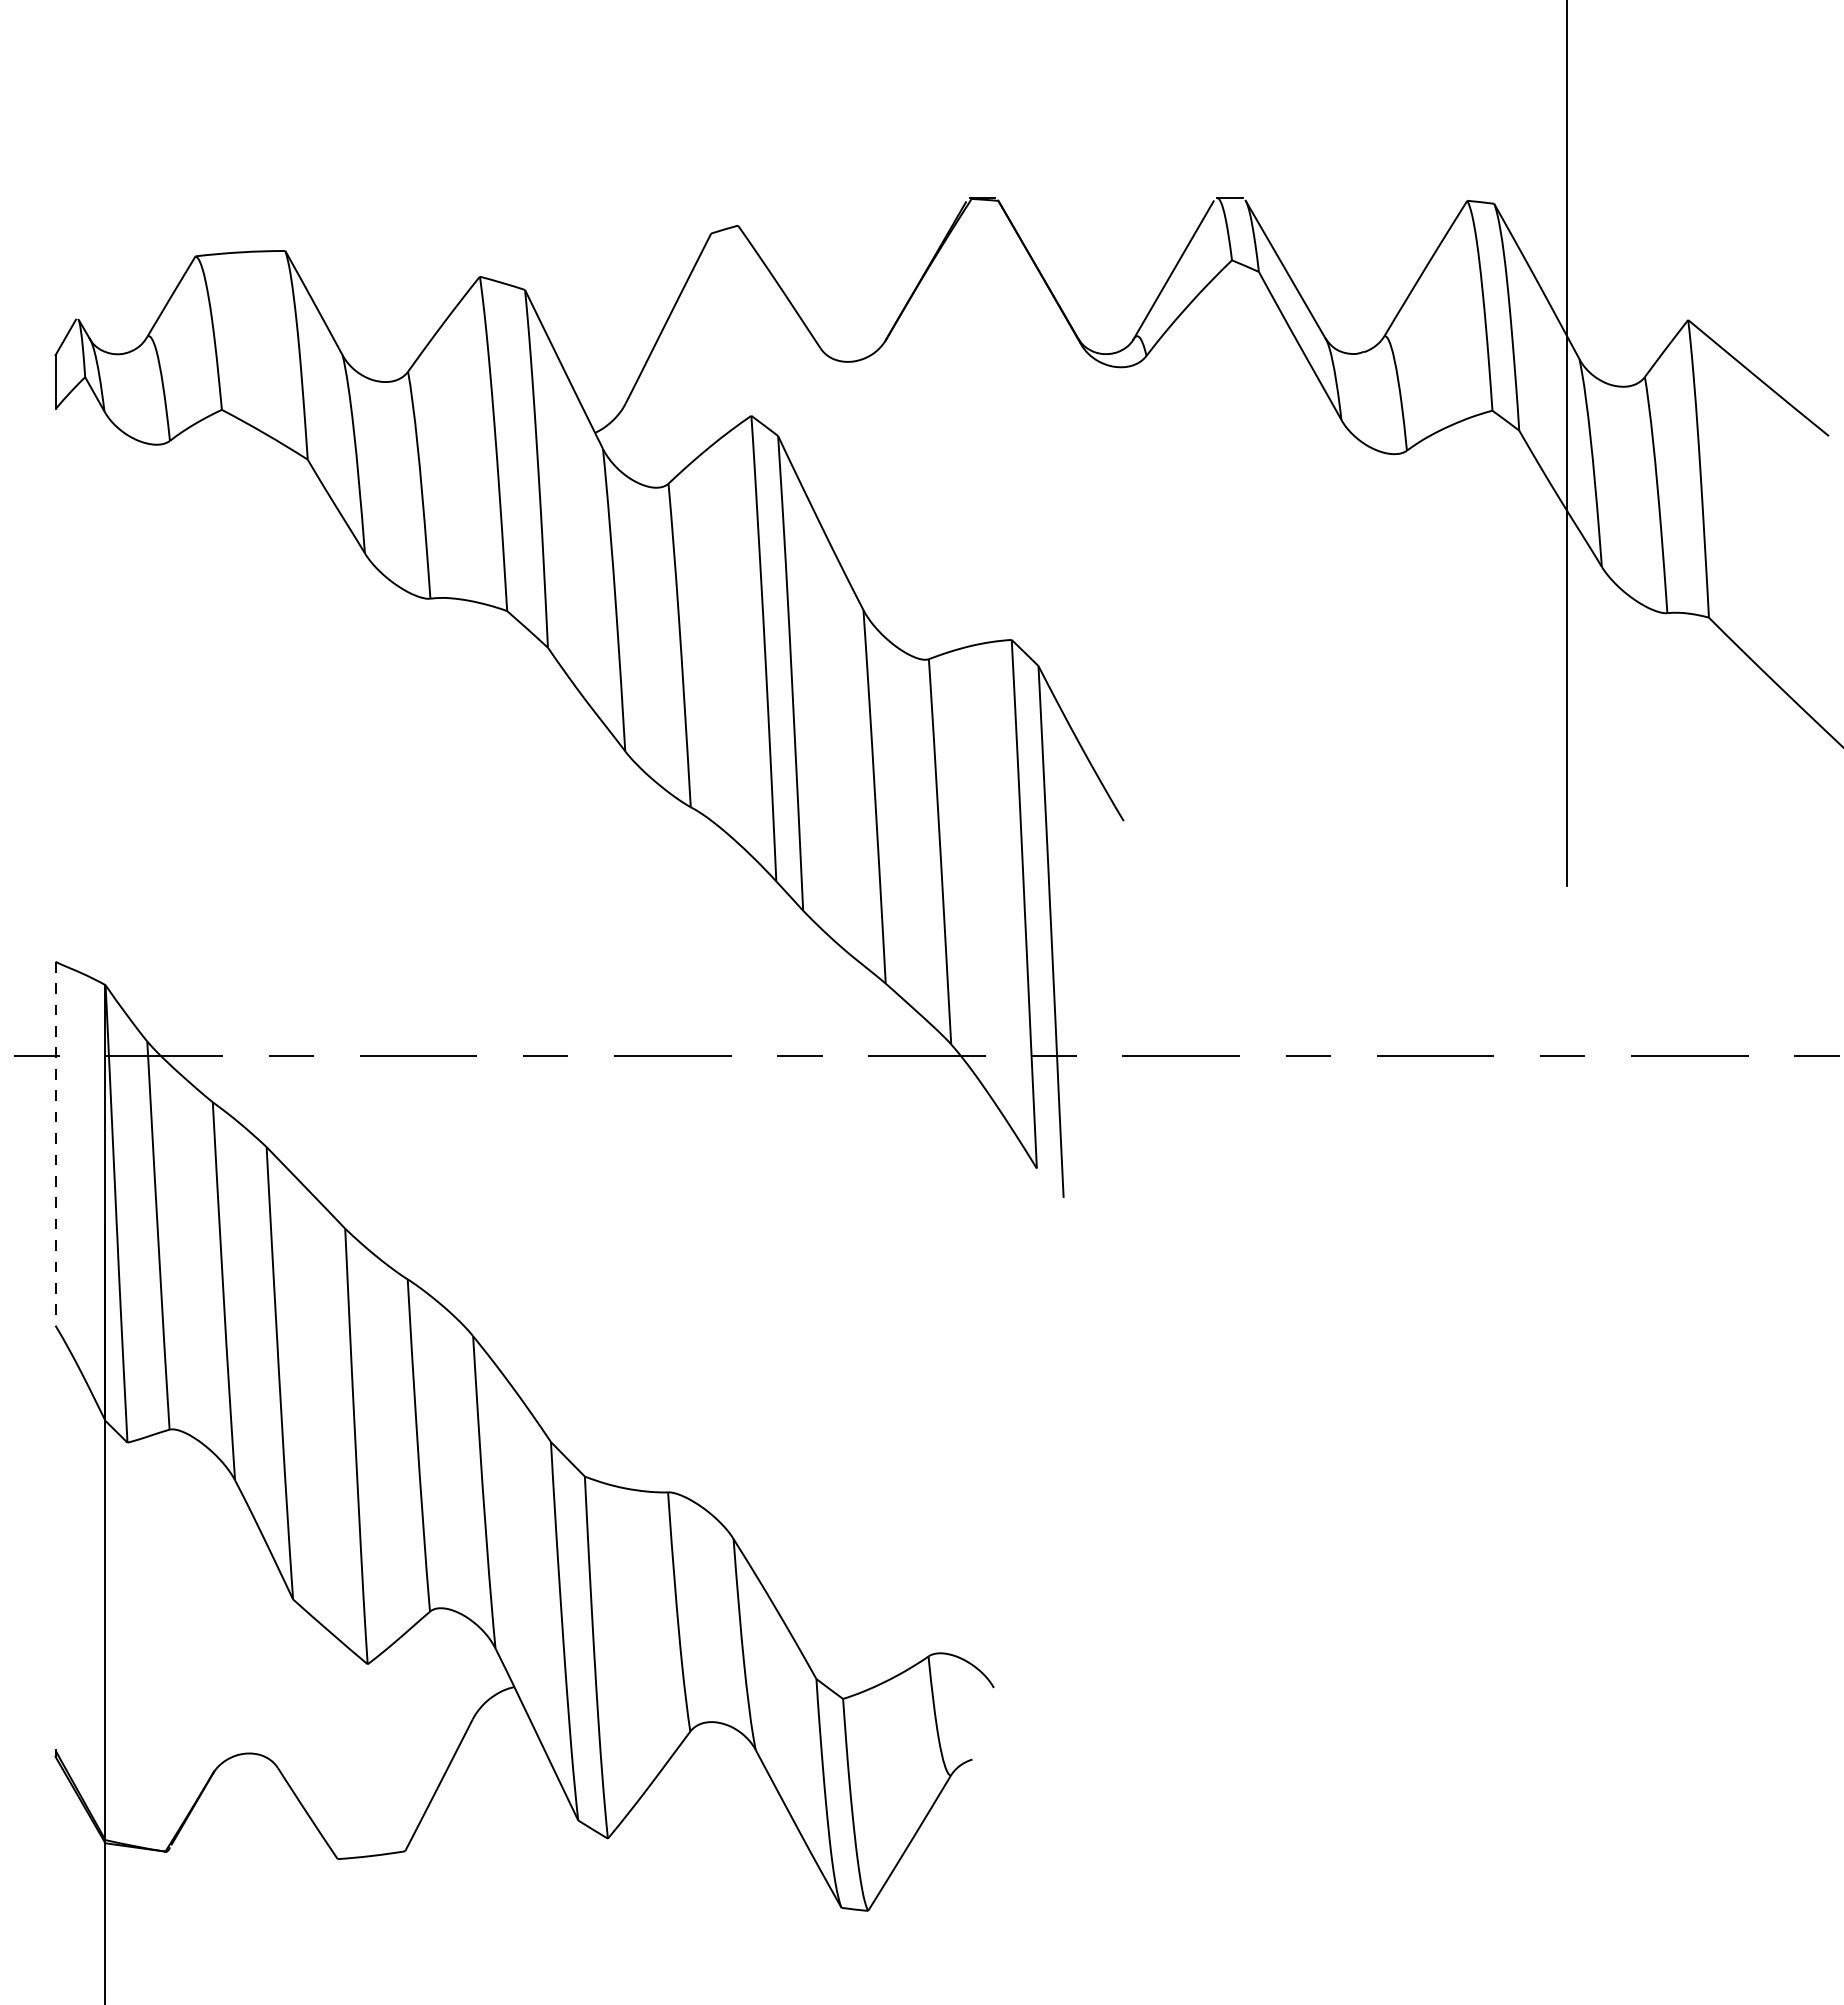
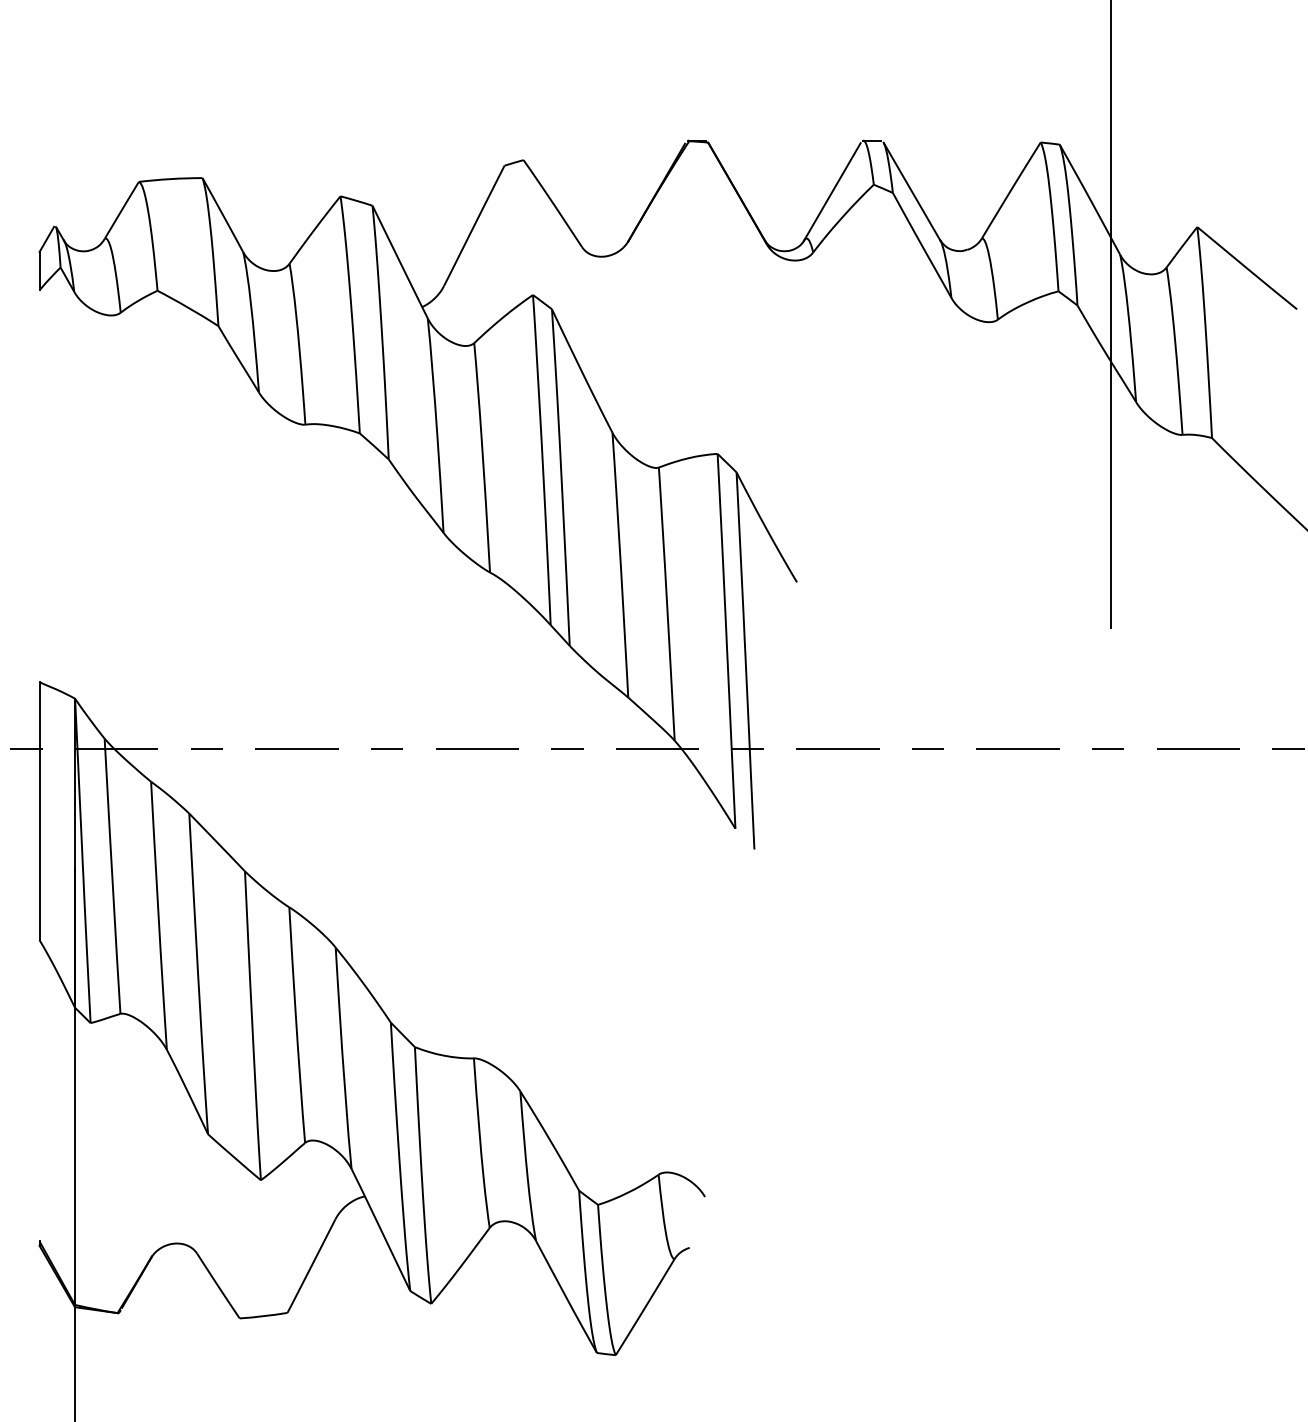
line: (55, 1143) -> (39, 810), dashed -> solid

